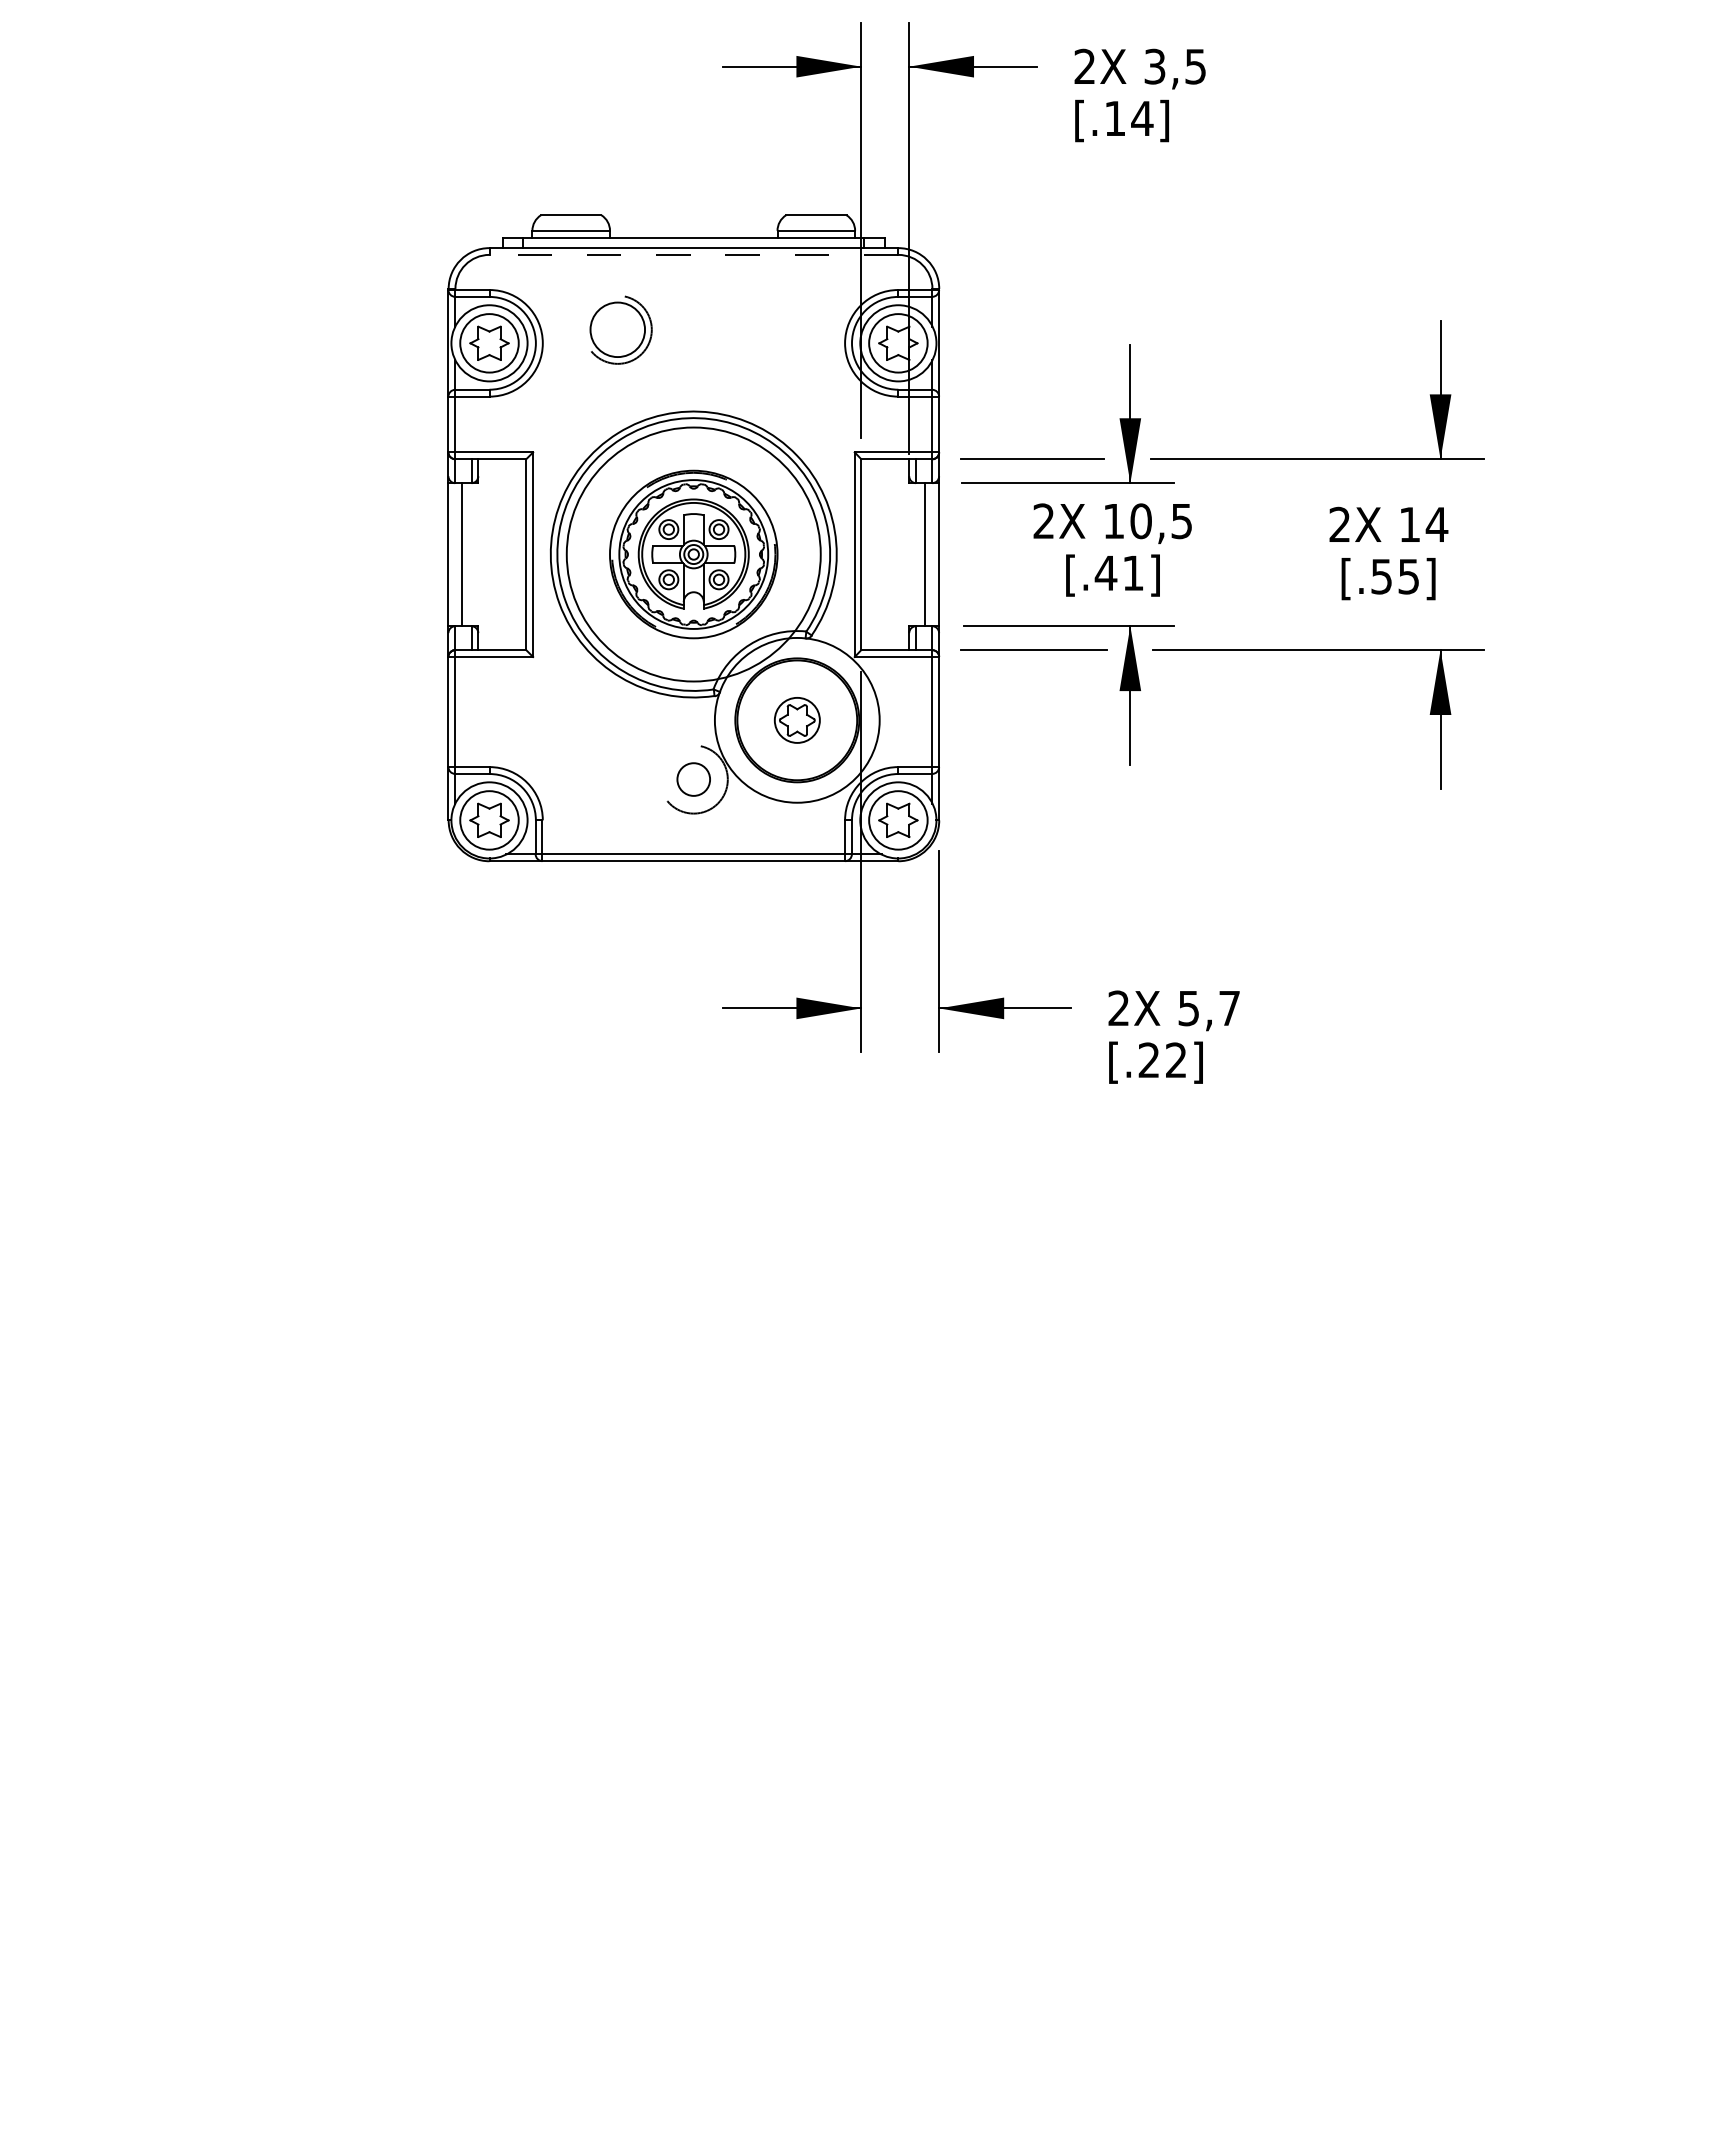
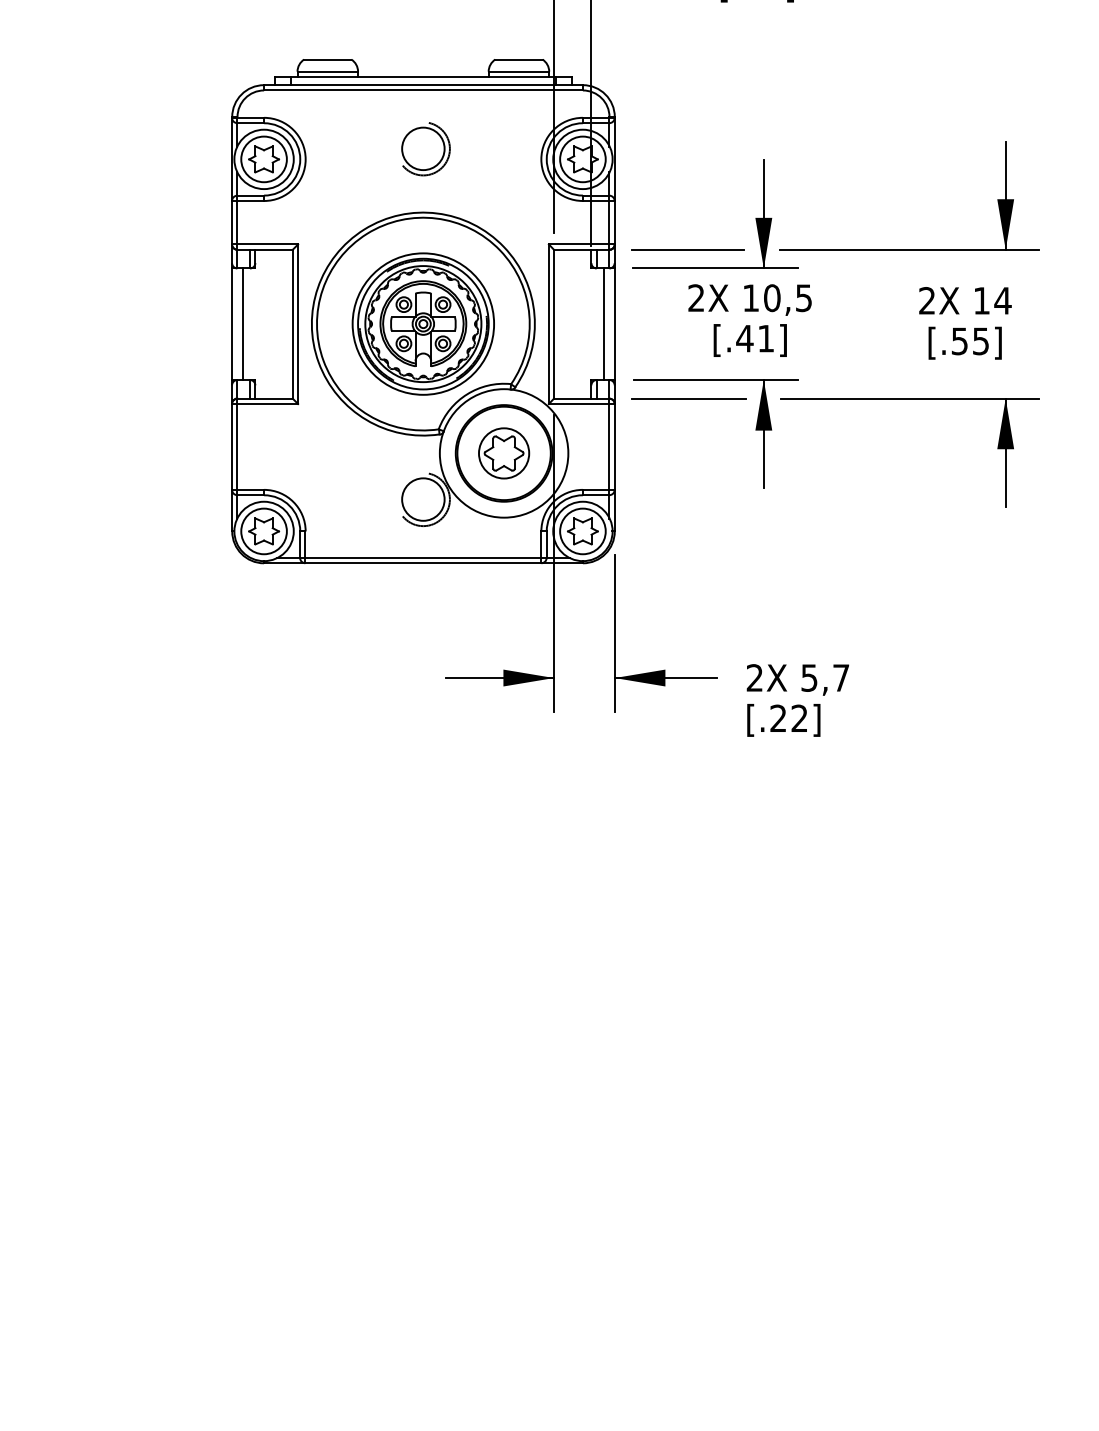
line: (693, 254) -> (423, 90), dashed -> solid
part: (620, 329) -> (425, 148), moved
circle: (693, 554) -> (423, 324), size x0.71
part: (797, 720) -> (504, 453), size x1.43
circle: (693, 779) -> (423, 499), size x1.67

